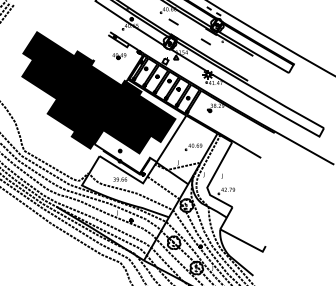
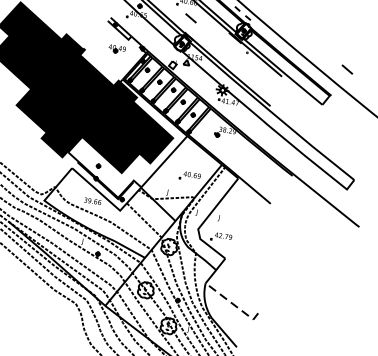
line: (205, 41) -> (346, 69), moved
line: (244, 242) -> (232, 304), solid -> dashed

